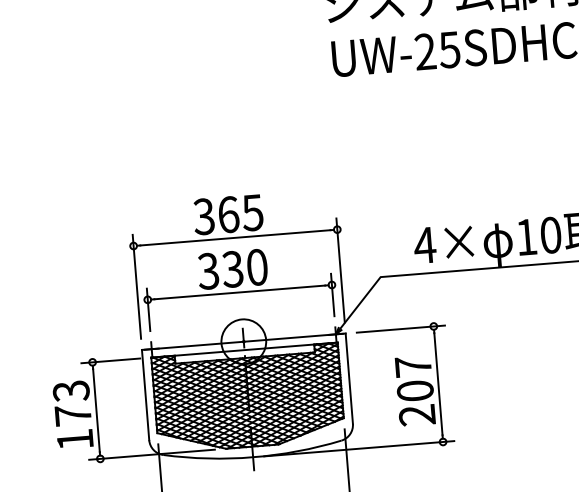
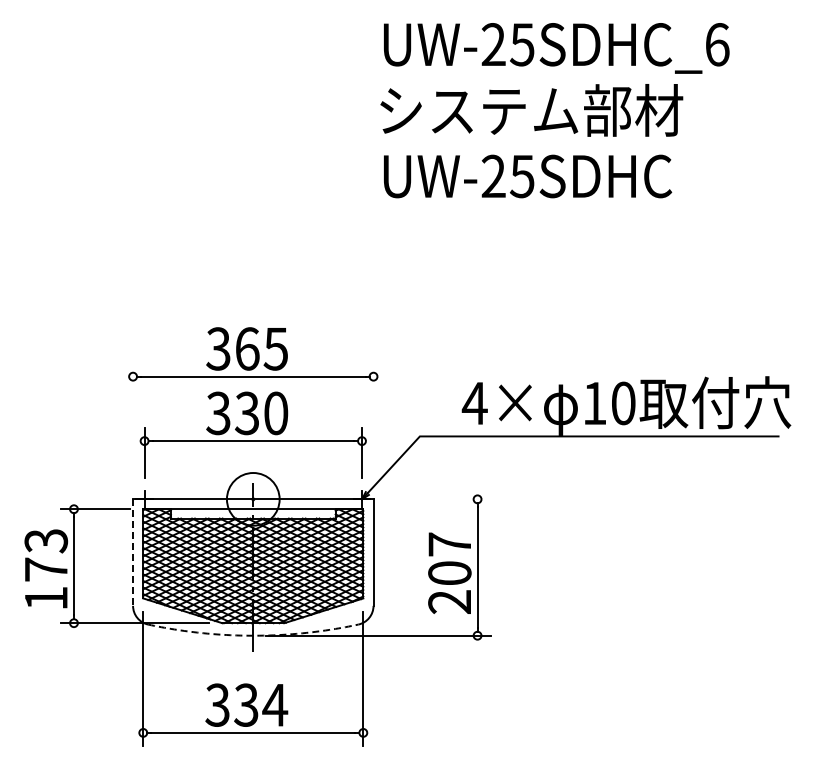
line: (340, 270) -> (373, 424), removed
line: (137, 286) -> (133, 424), removed
line: (400, 329) -> (438, 499), removed
line: (146, 395) -> (133, 553), solid -> dashed
arc: (253, 457) -> (253, 635), solid -> dashed

